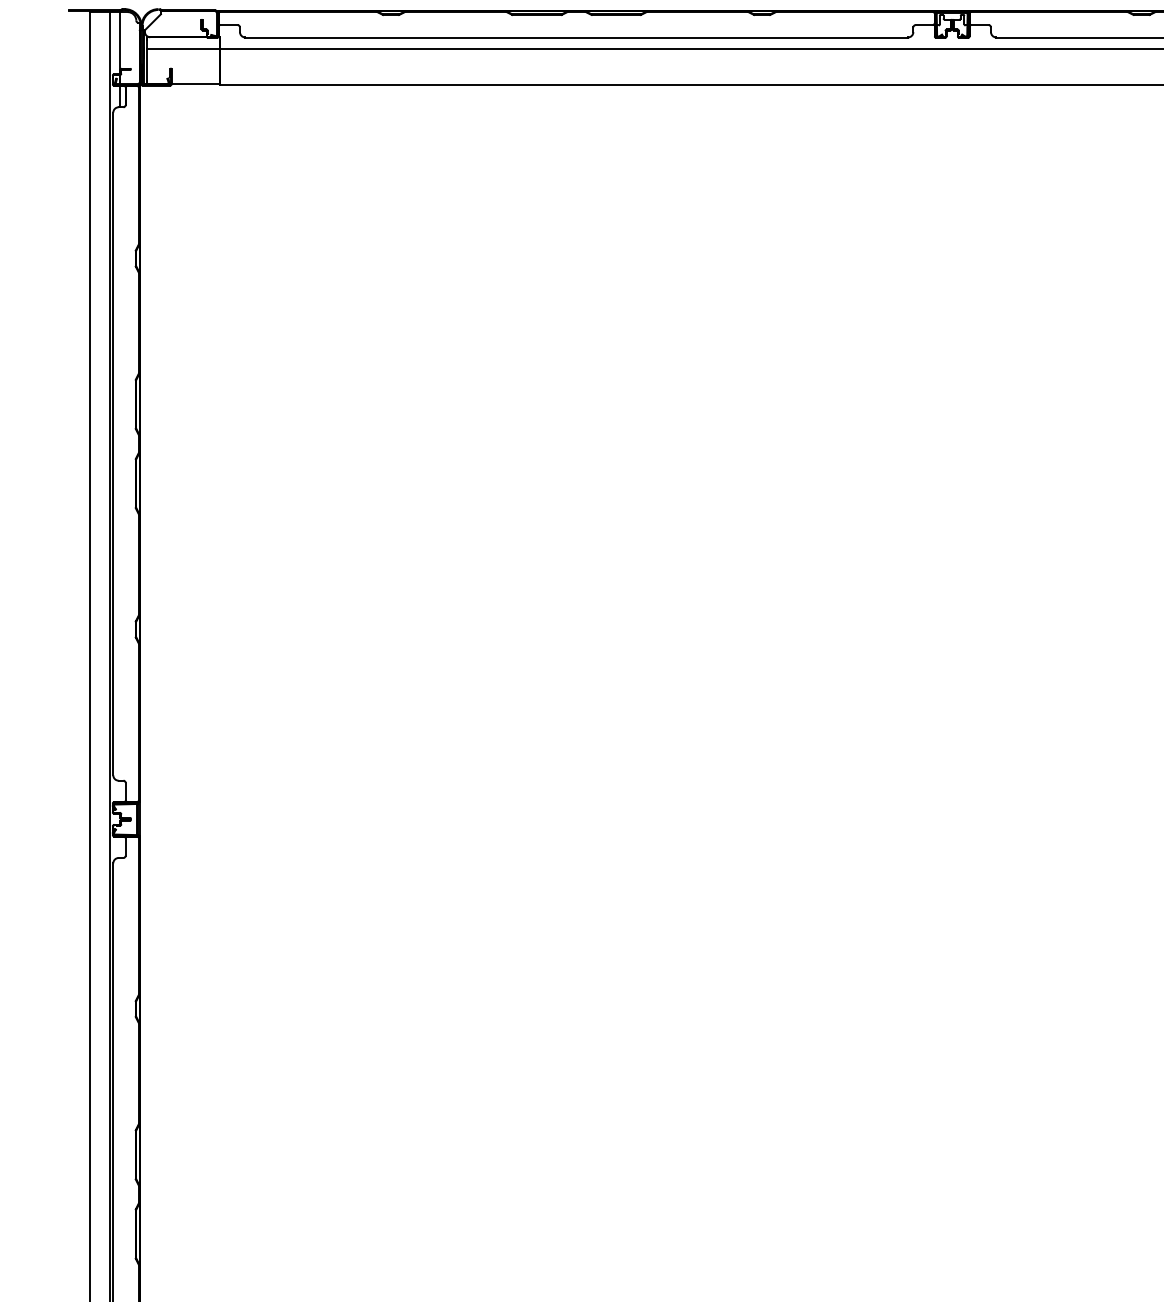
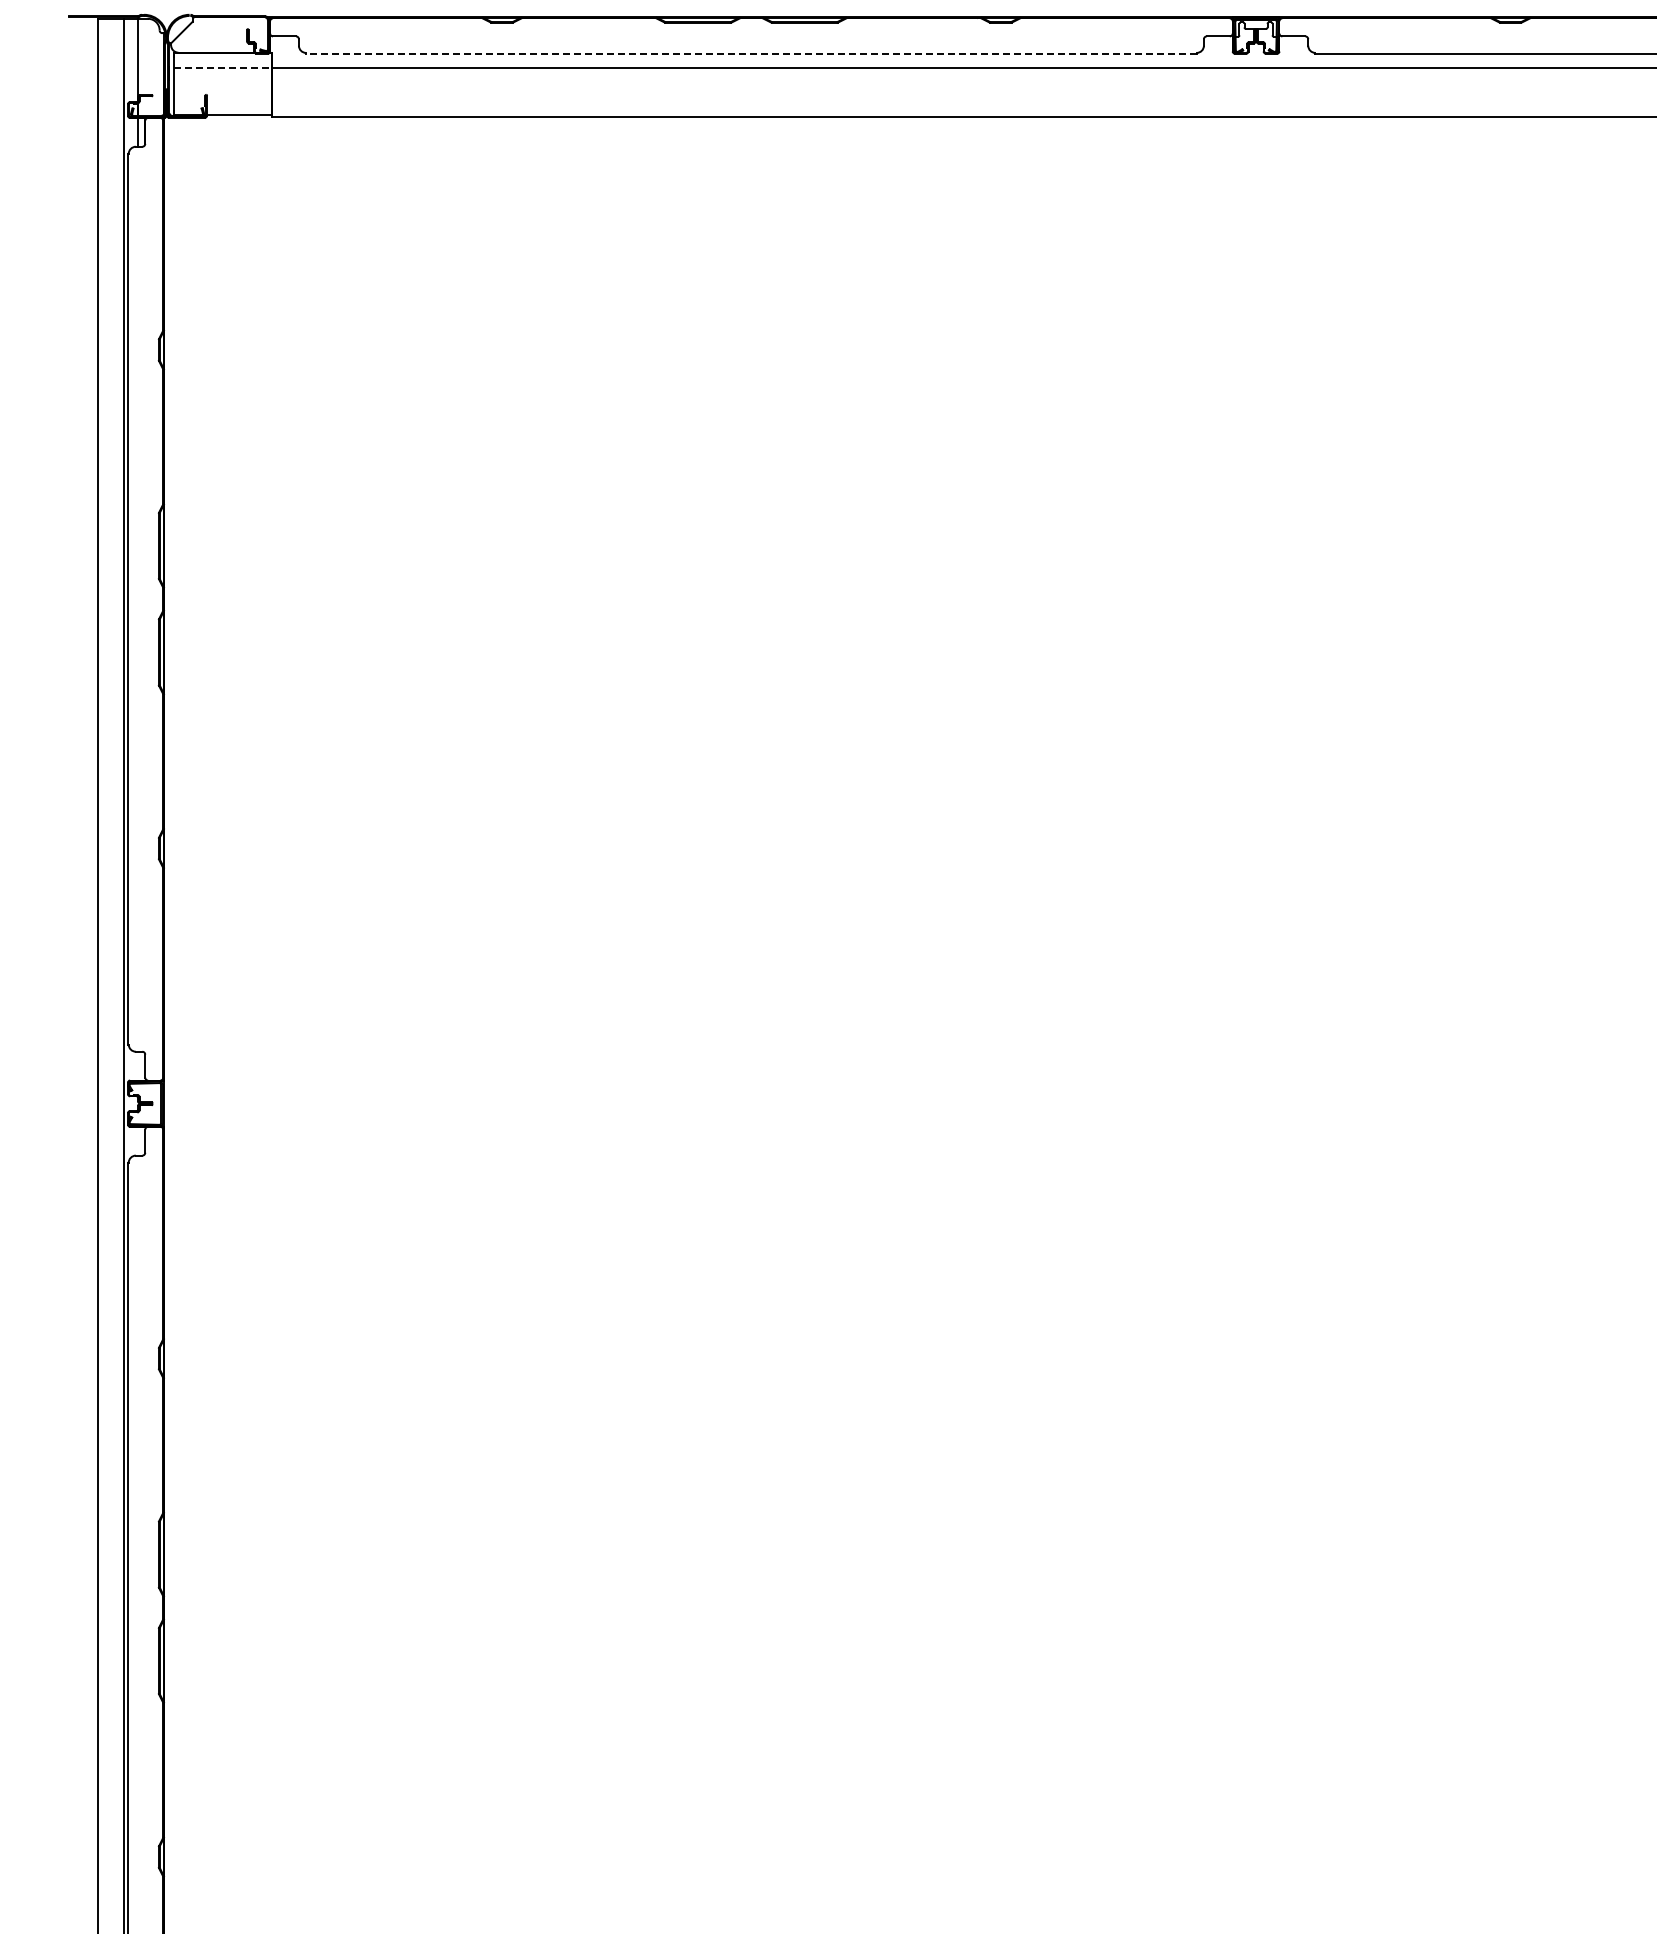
line: (575, 37) -> (750, 53), solid -> dashed
line: (183, 48) -> (222, 67), solid -> dashed

